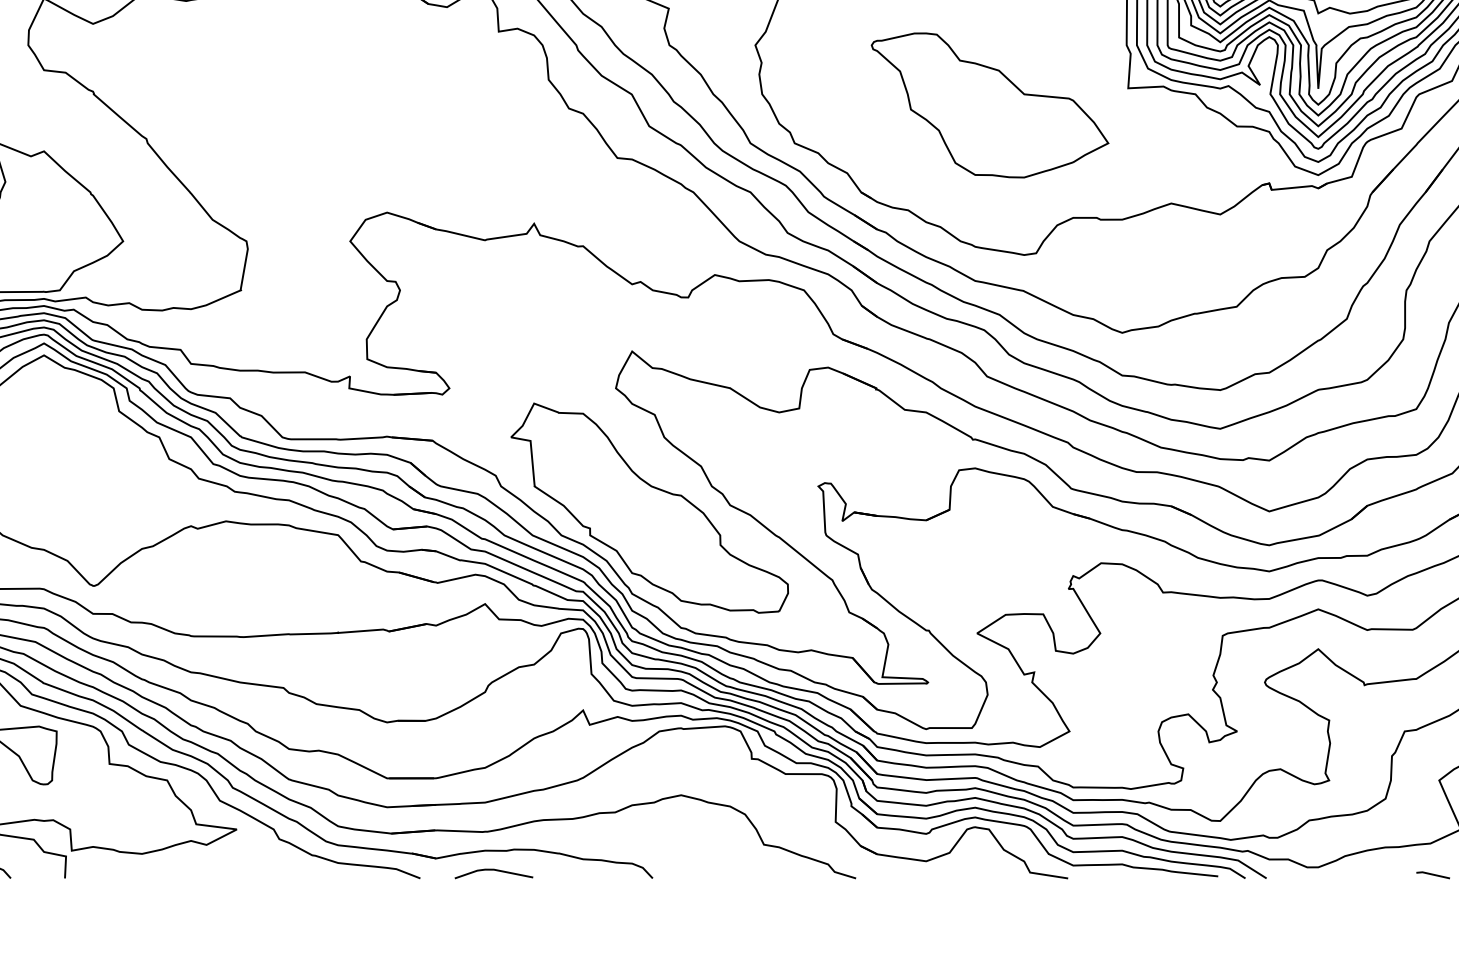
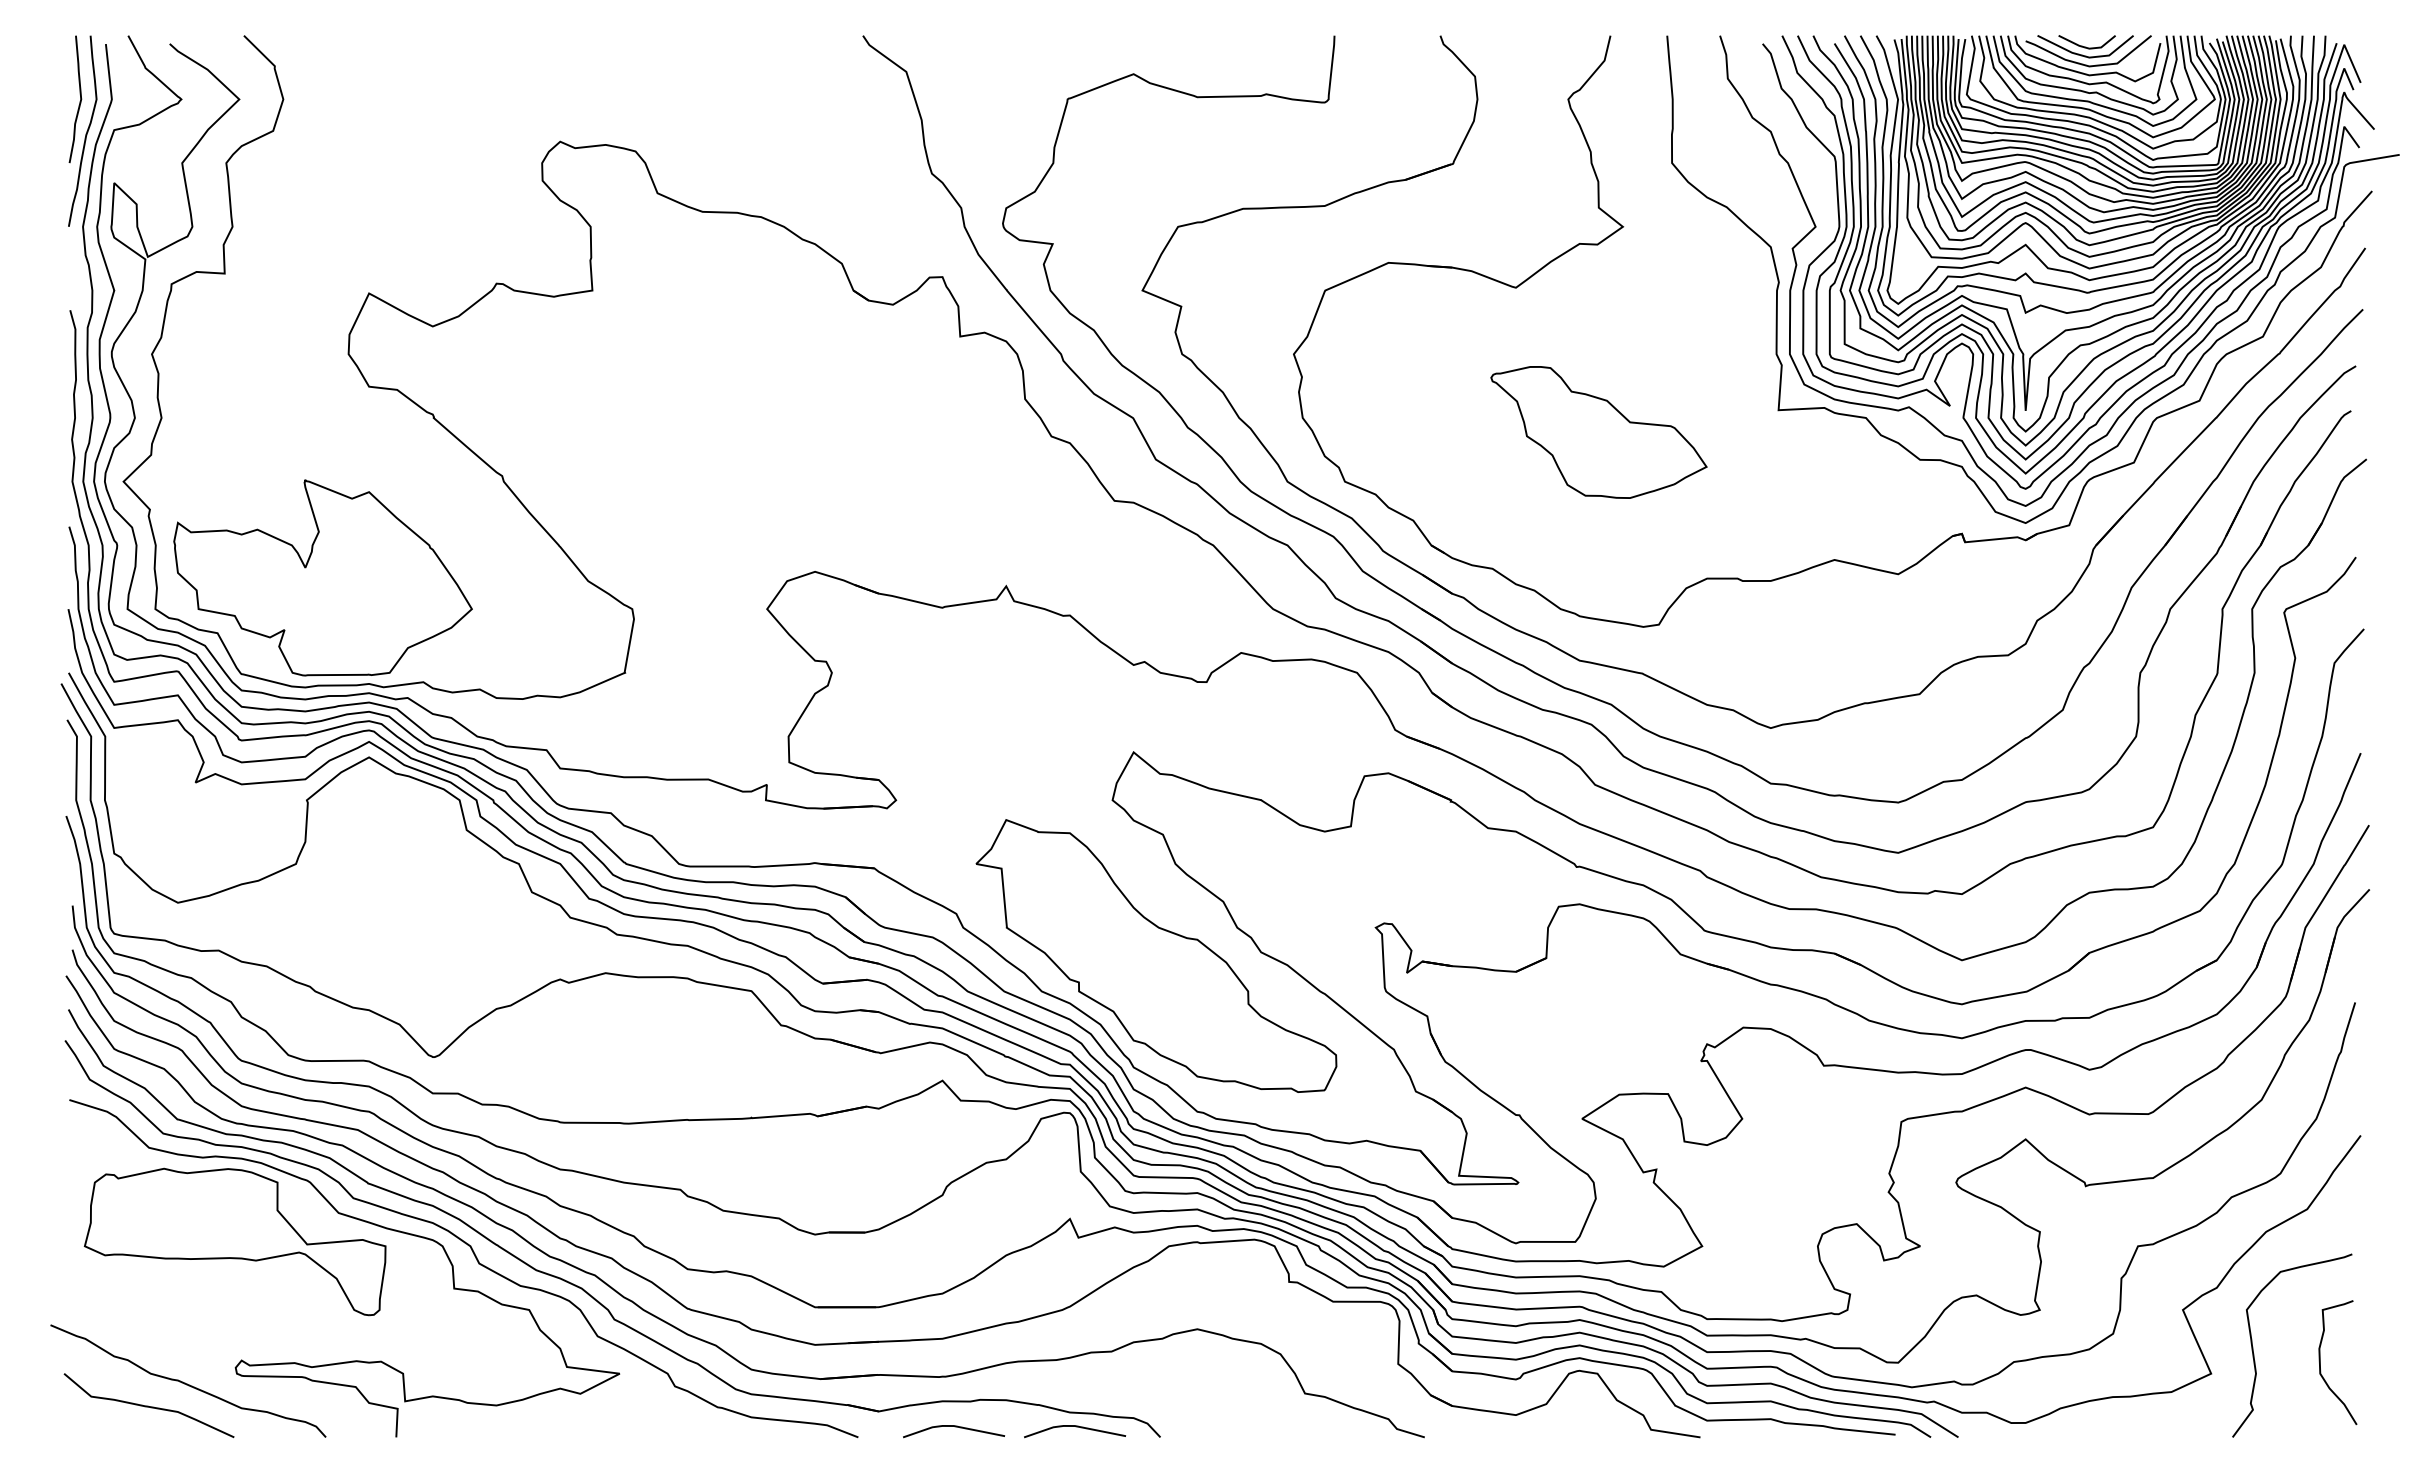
part: (989, 105) -> (1598, 432), size x0.7
line: (588, 870) -> (1076, 1427), added
line: (1432, 875) -> (2174, 1433), removed

